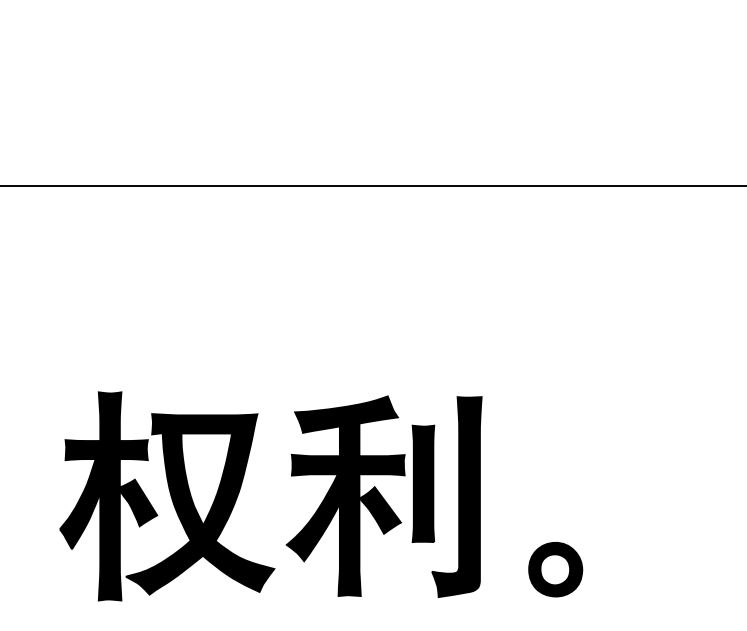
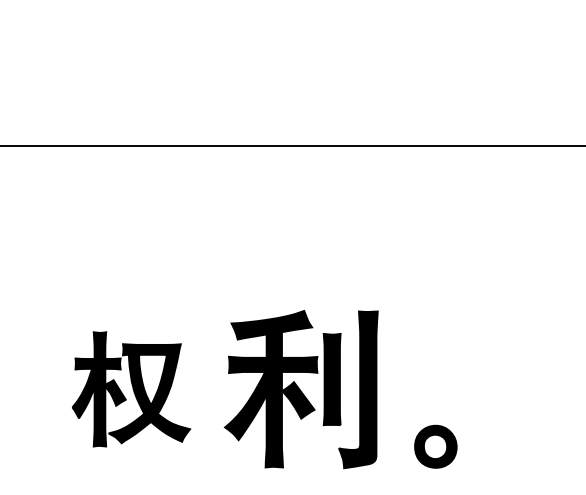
part: (167, 496) -> (131, 389), size x0.7

